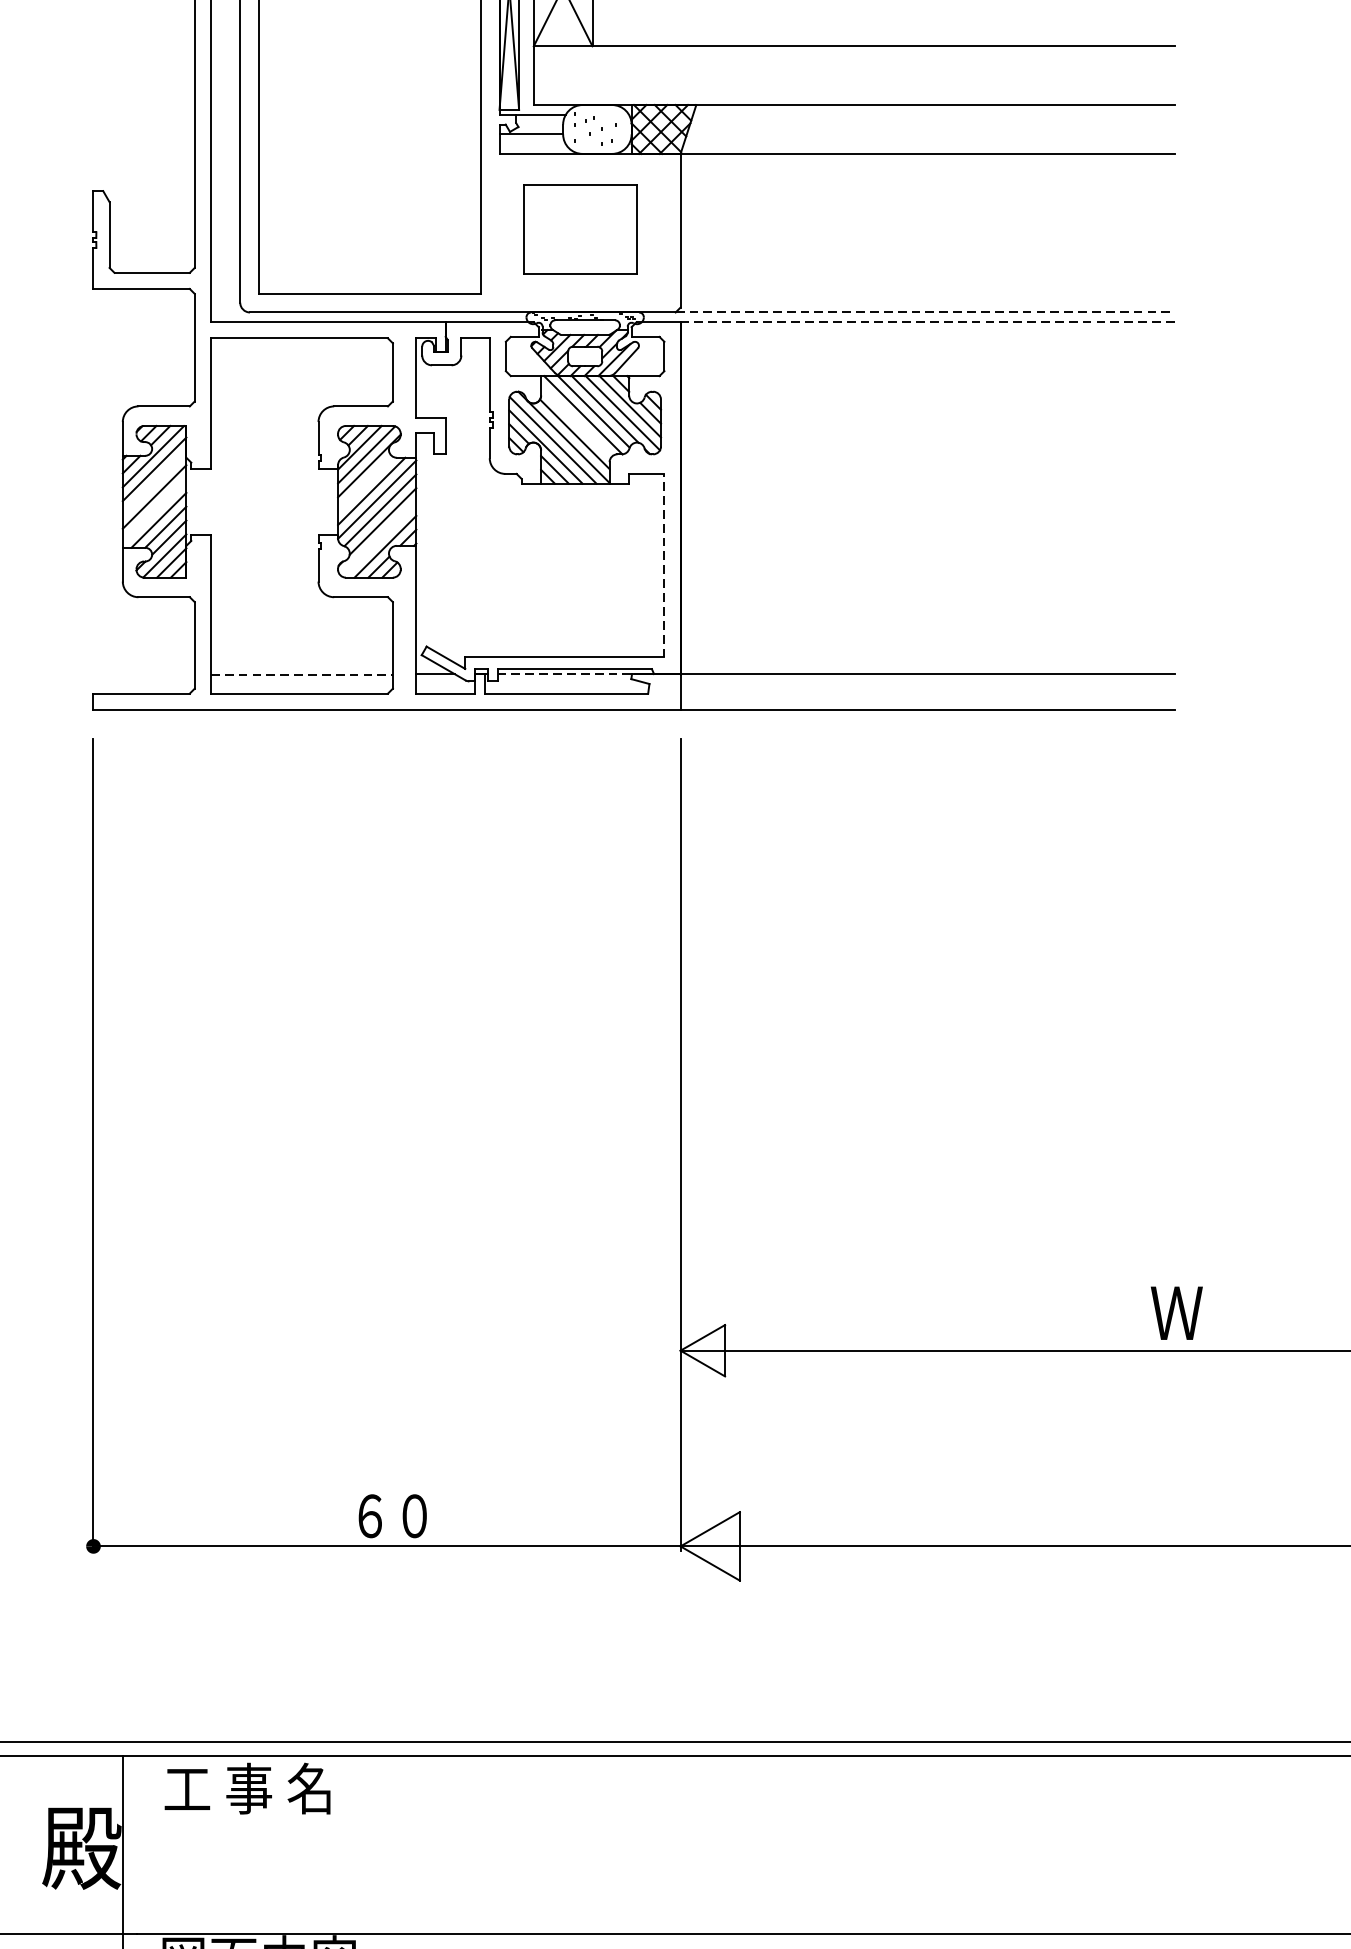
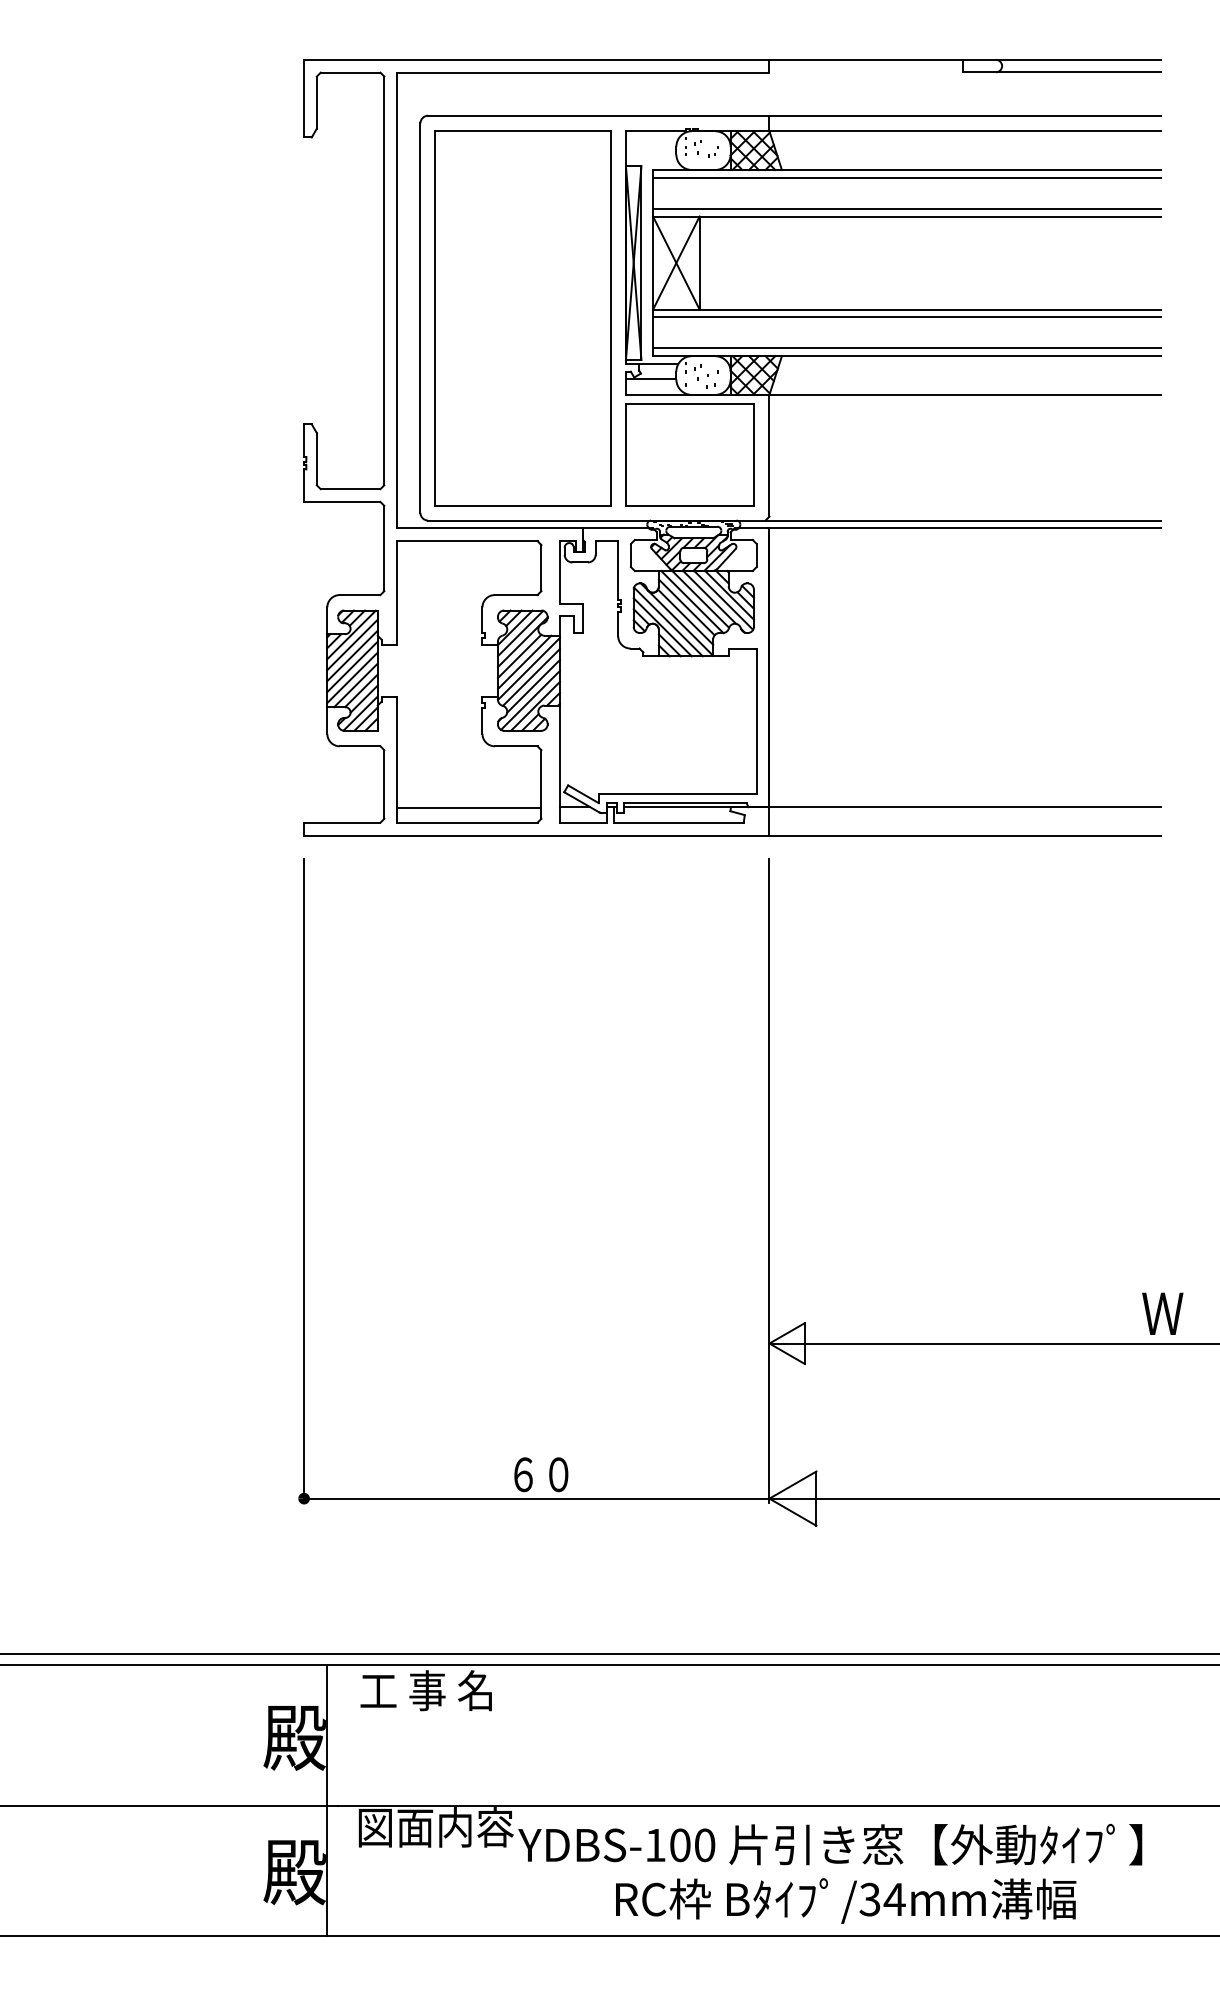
line: (854, 56) -> (907, 317), added
line: (854, 95) -> (907, 348), added
part: (579, 229) -> (689, 454), size x1.43
line: (925, 312) -> (963, 520), dashed -> solid
line: (925, 322) -> (963, 528), dashed -> solid
line: (575, 422) -> (686, 607), added
line: (154, 482) -> (352, 655), added
line: (365, 483) -> (519, 656), added
line: (154, 510) -> (352, 677), added
line: (379, 538) -> (530, 699), added
line: (664, 565) -> (756, 721), dashed -> solid
line: (302, 674) -> (469, 807), dashed -> solid
line: (567, 674) -> (679, 807), dashed -> solid

